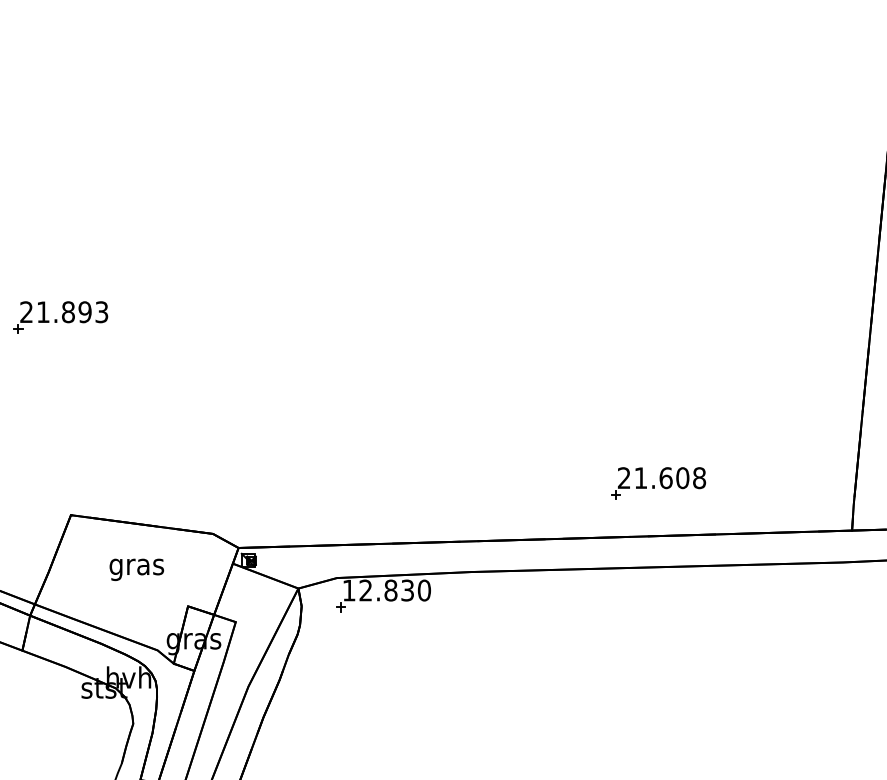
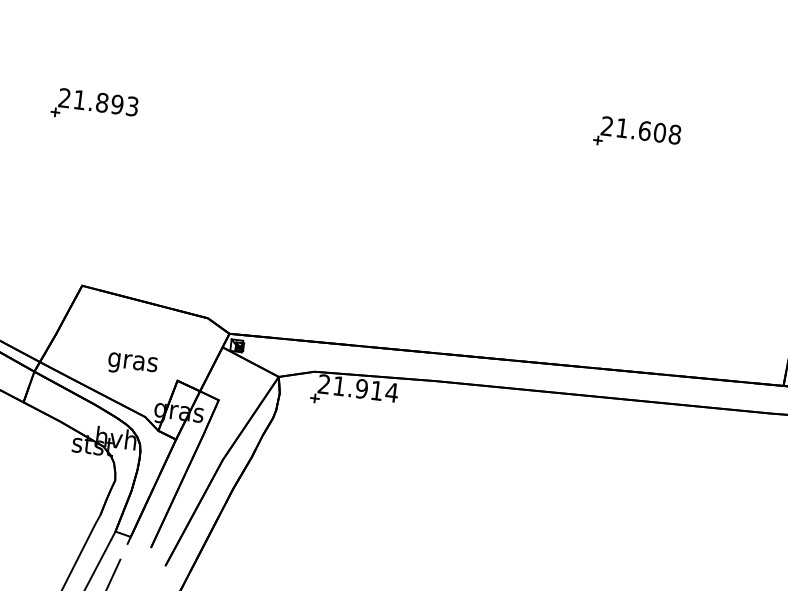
part: (658, 483) -> (637, 134), moved
text: (136, 569) -> (132, 364), moved
text: (386, 590) -> (357, 388), 12.830 -> 21.914

